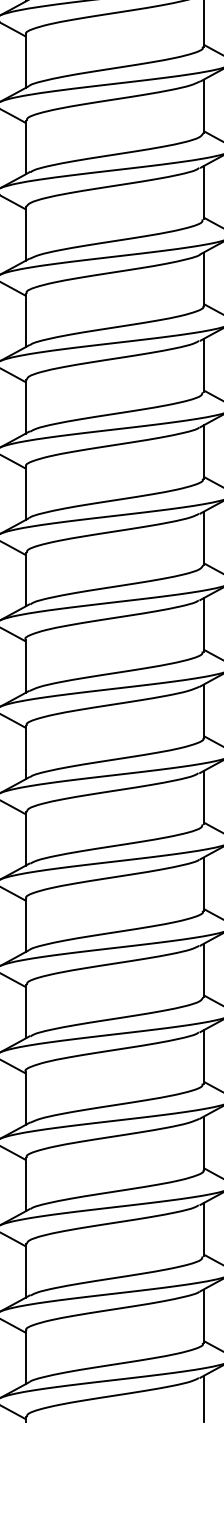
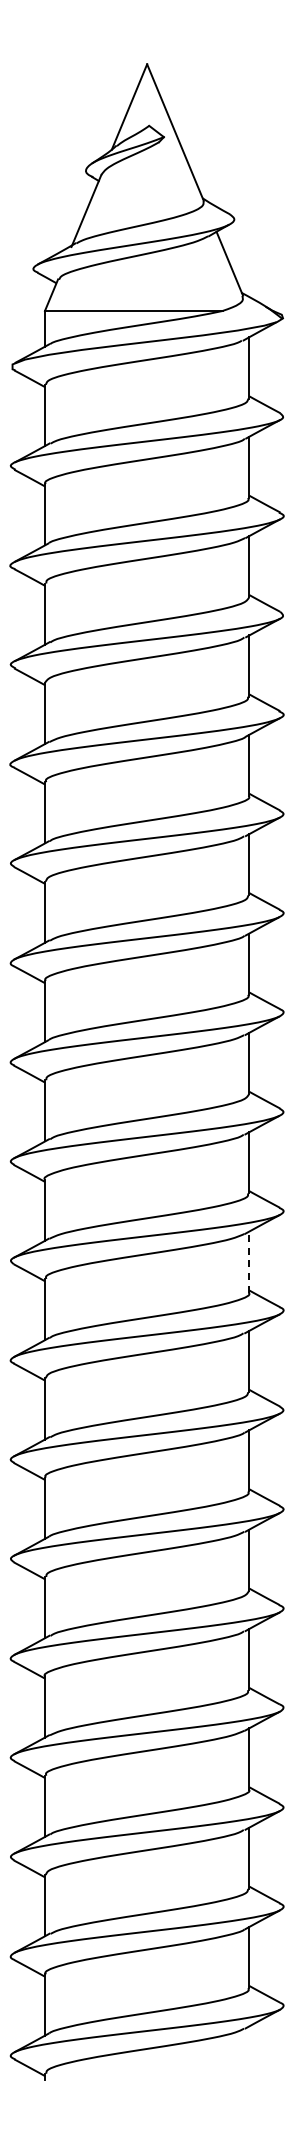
line: (203, 711) -> (249, 1262), solid -> dashed
line: (203, 1398) -> (249, 2052), removed

